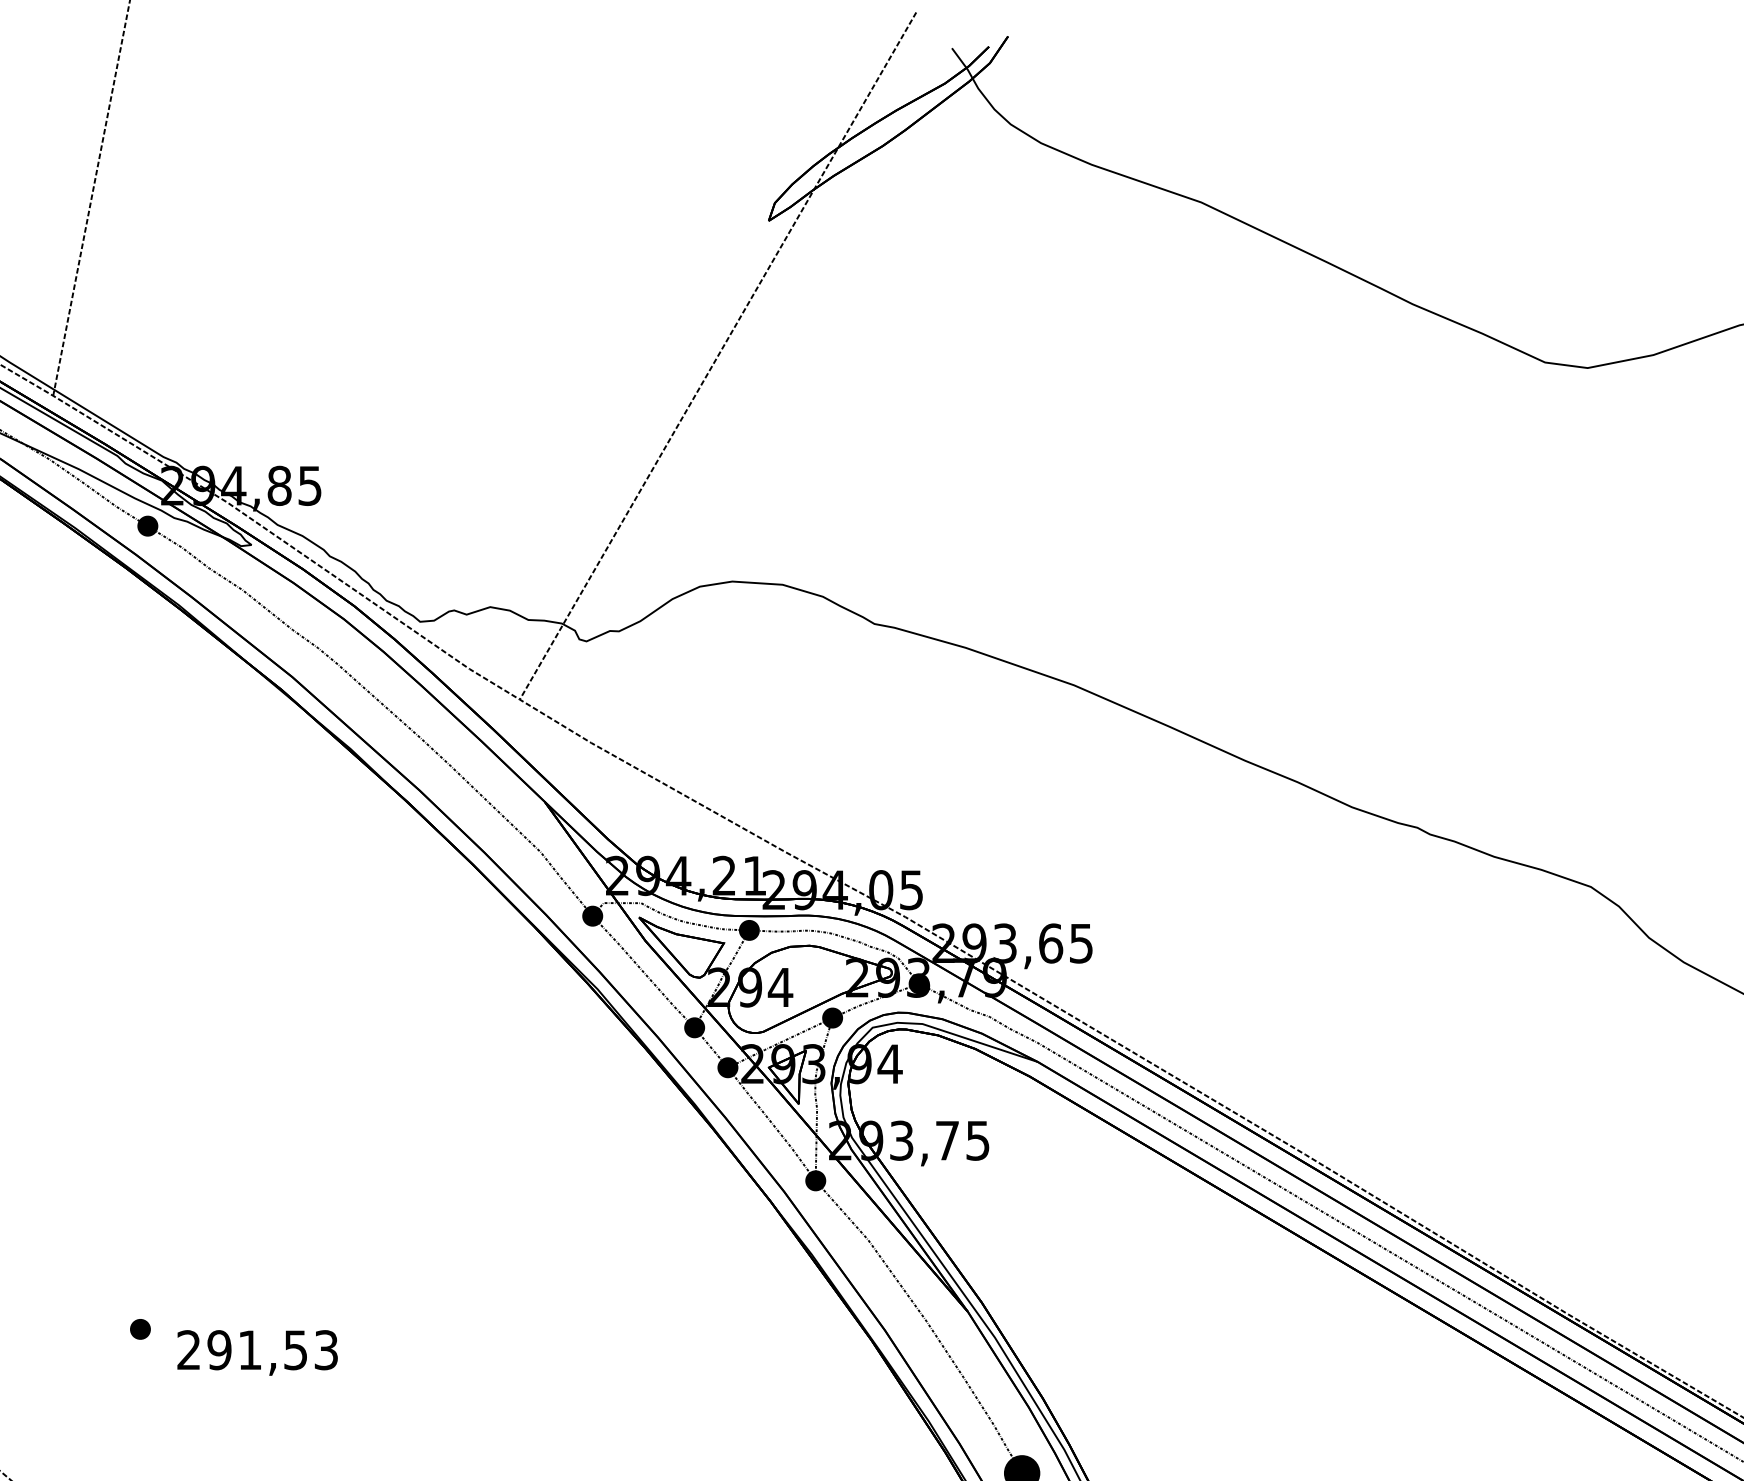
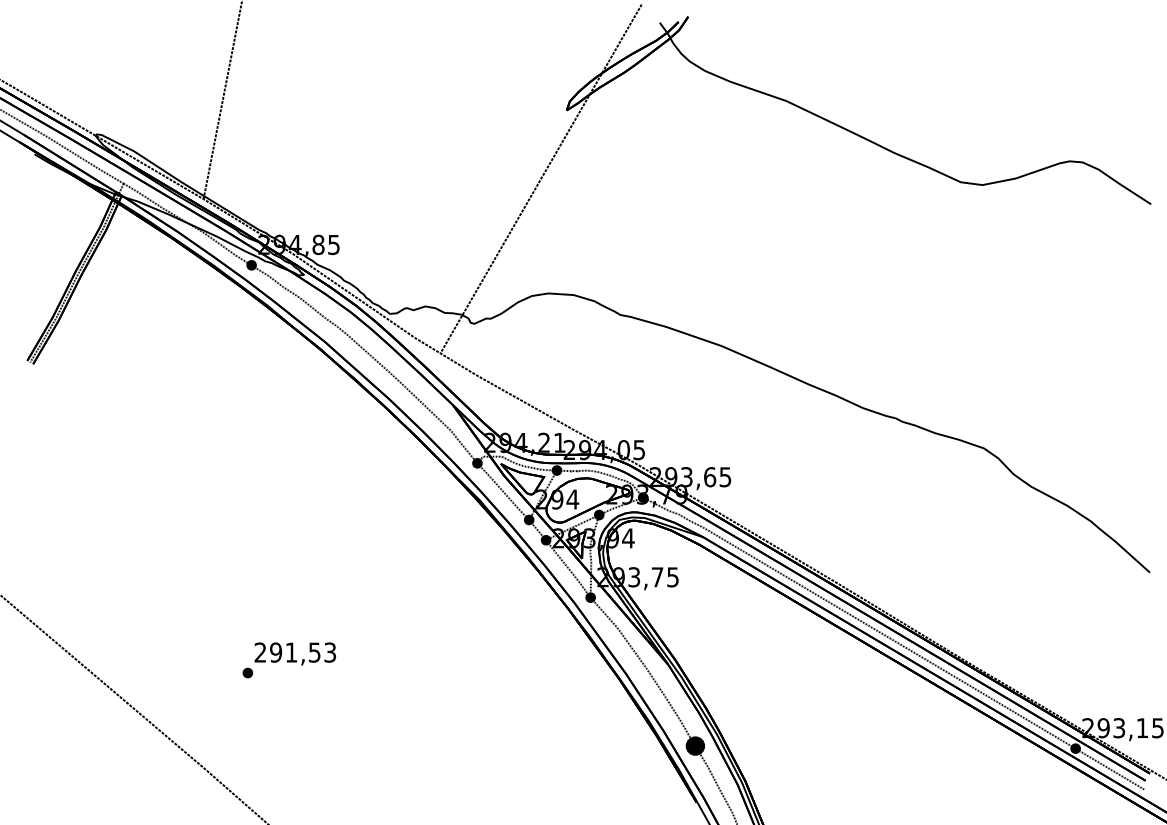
text: (255, 1351) -> (294, 653), moved

